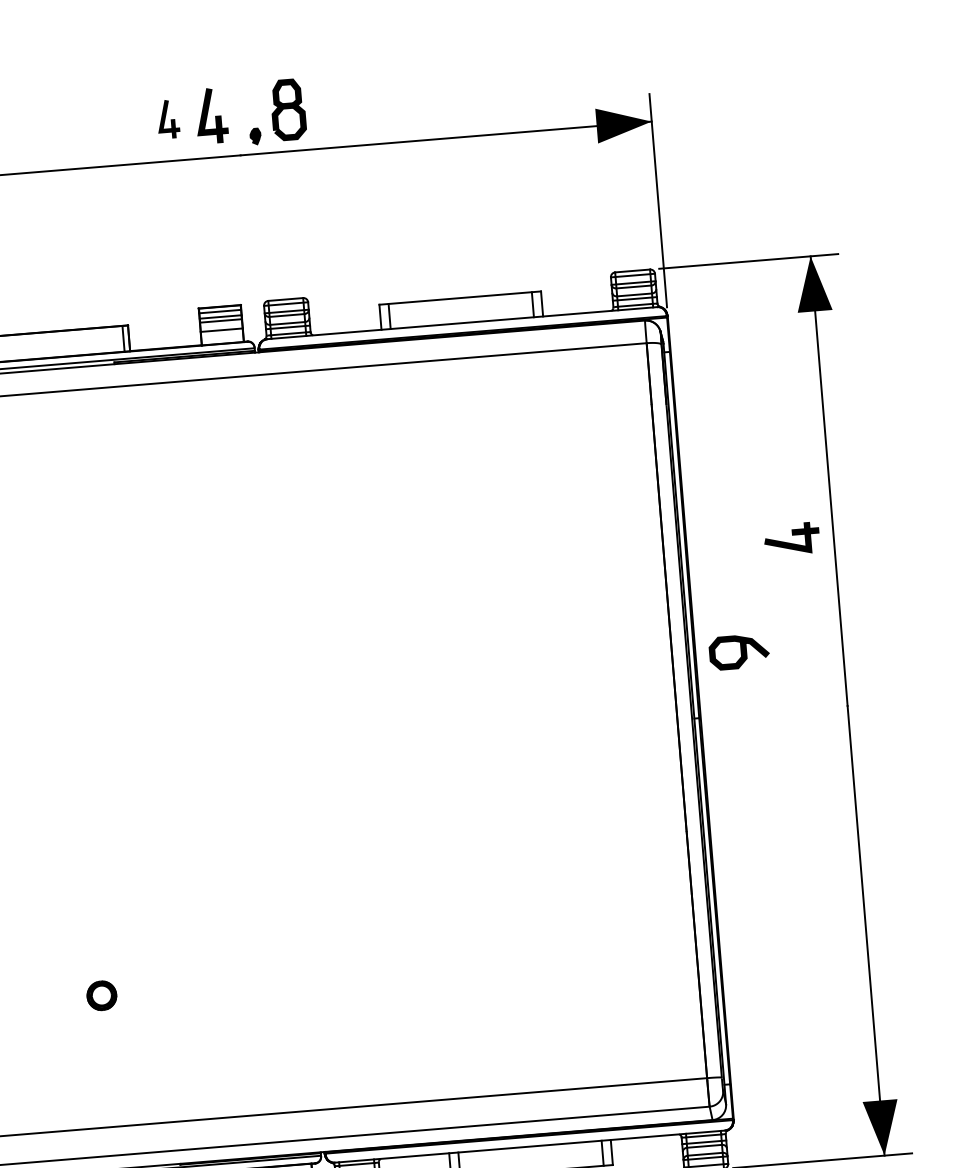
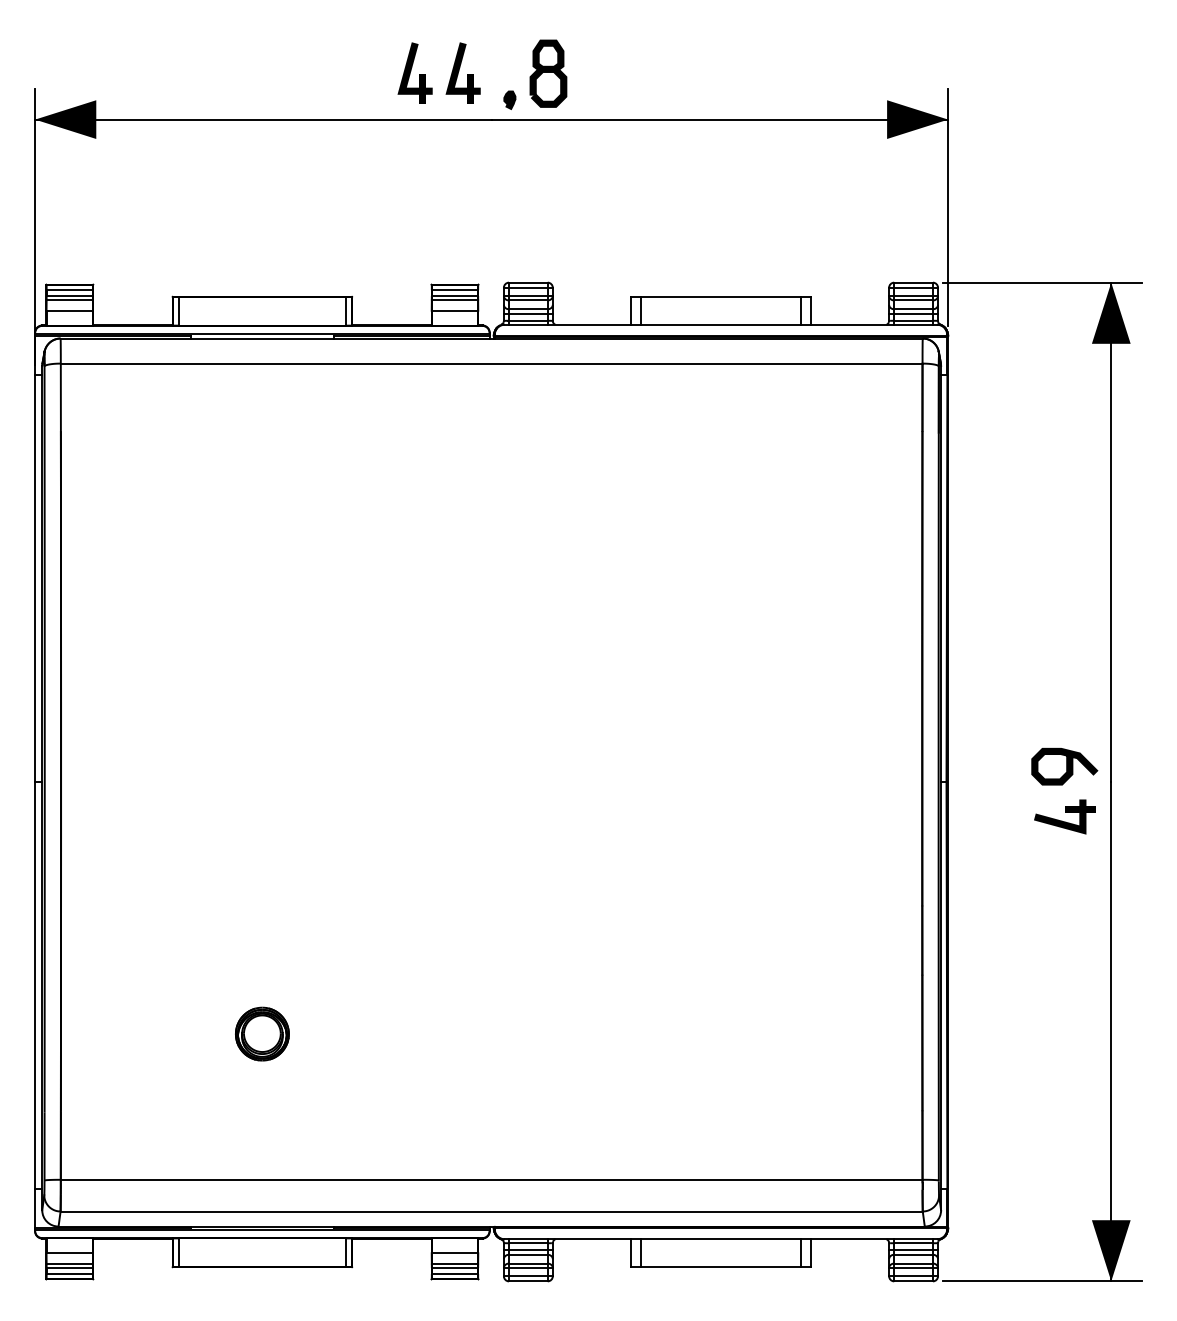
part: (167, 118) -> (414, 72), size x1.43
part: (791, 538) -> (1064, 816), moved
curve: (740, 651) -> (1066, 766), moved
part: (101, 995) -> (262, 1033), size x1.67

